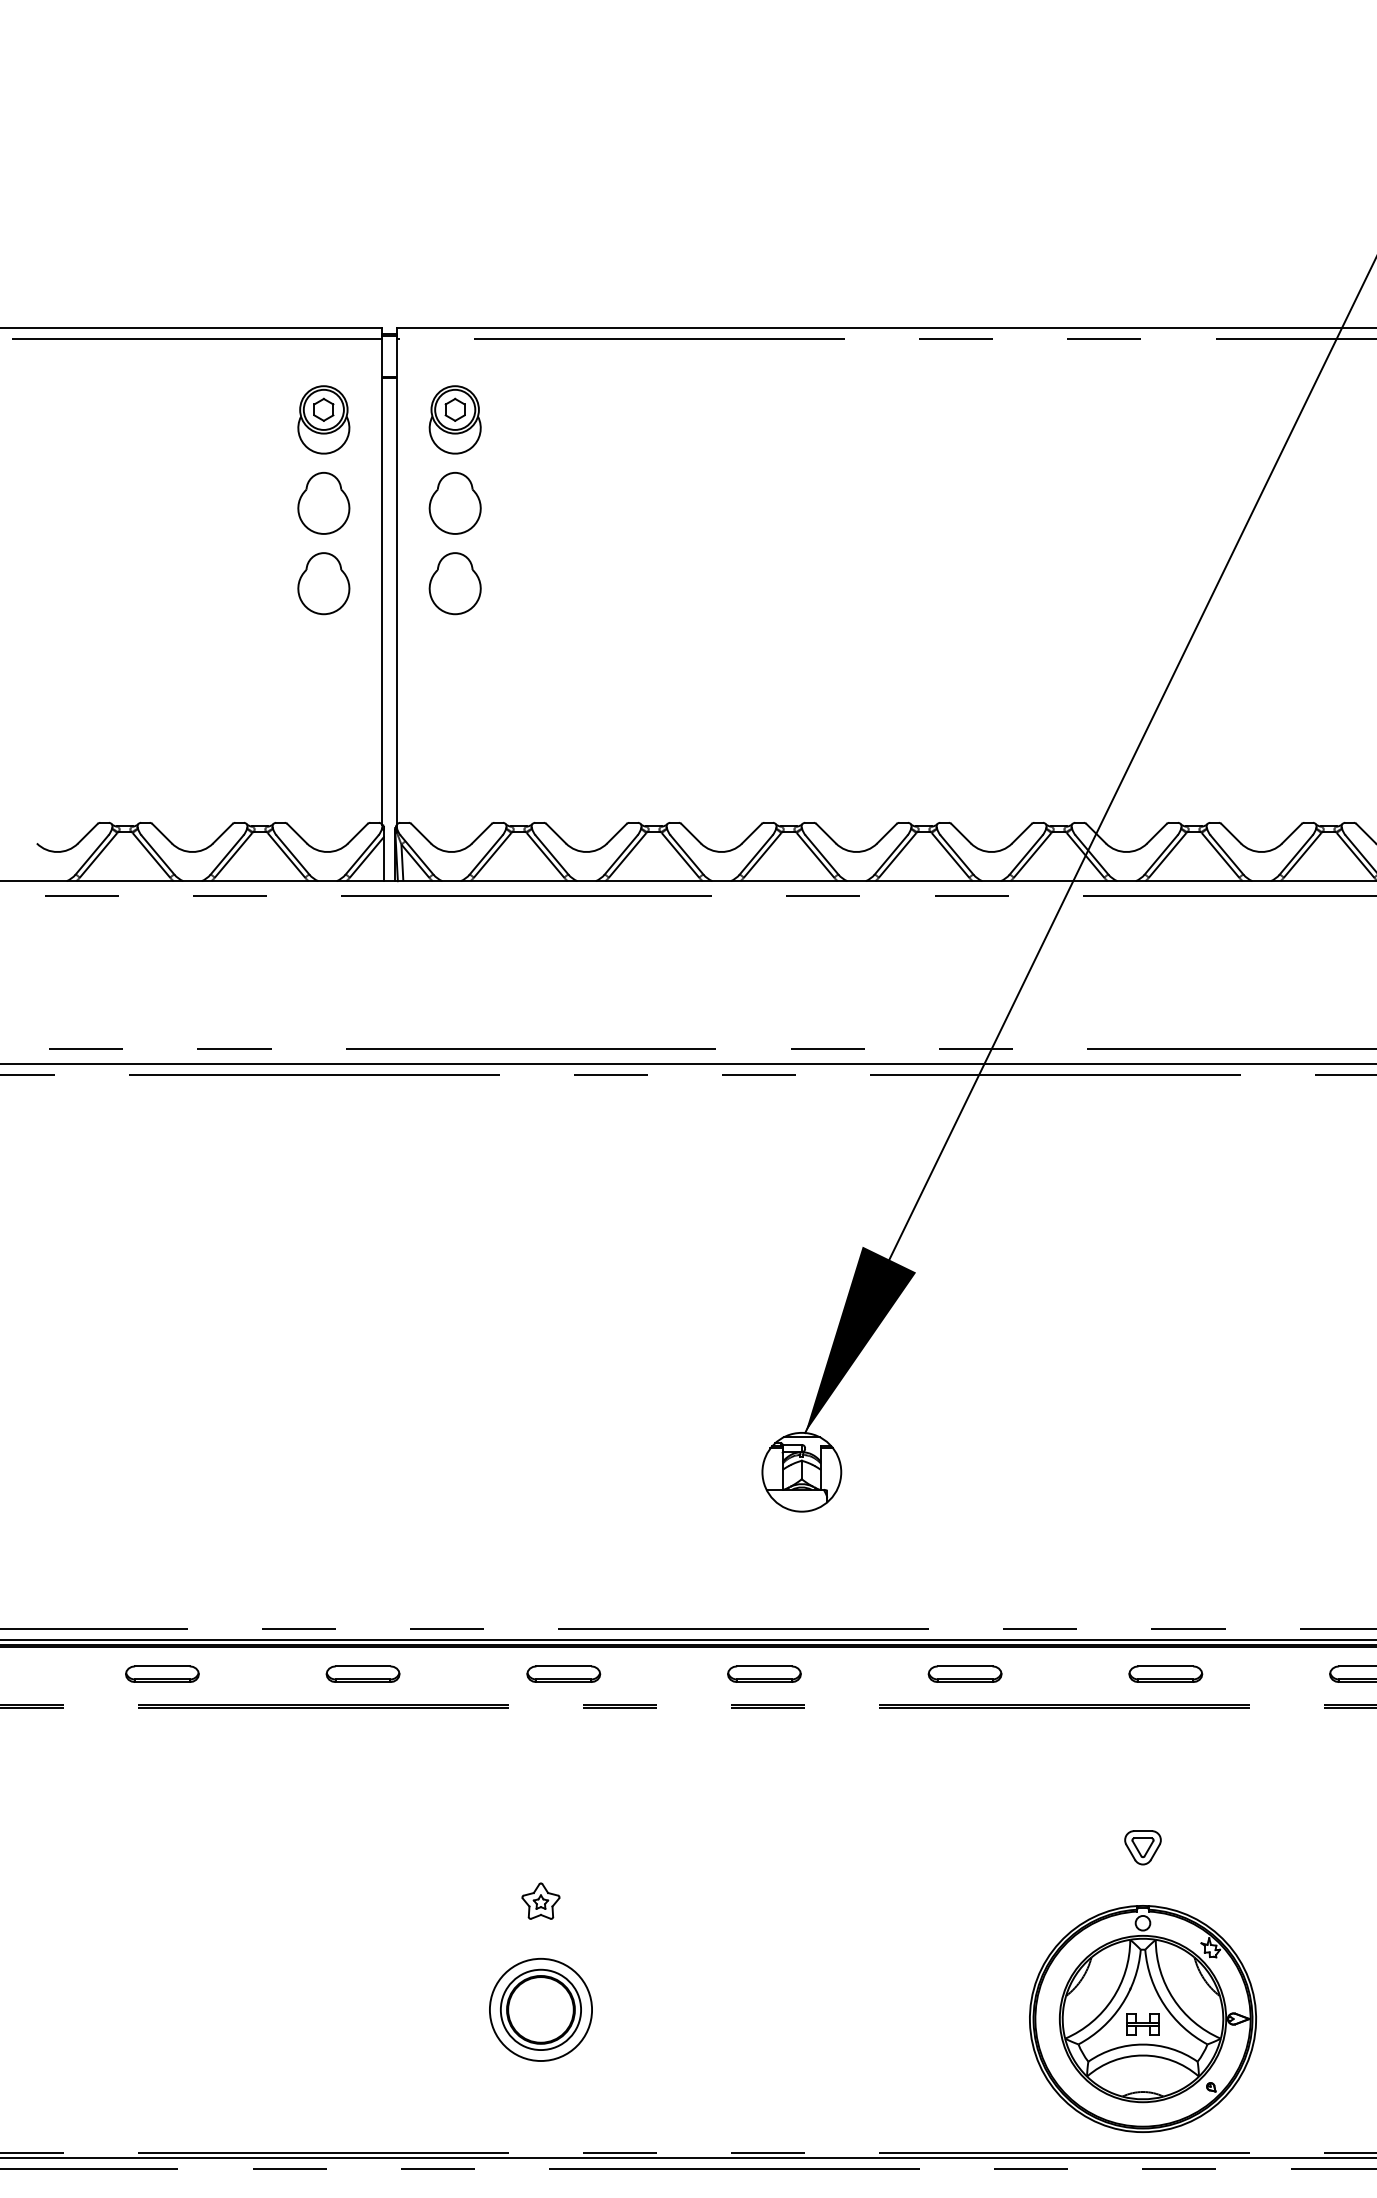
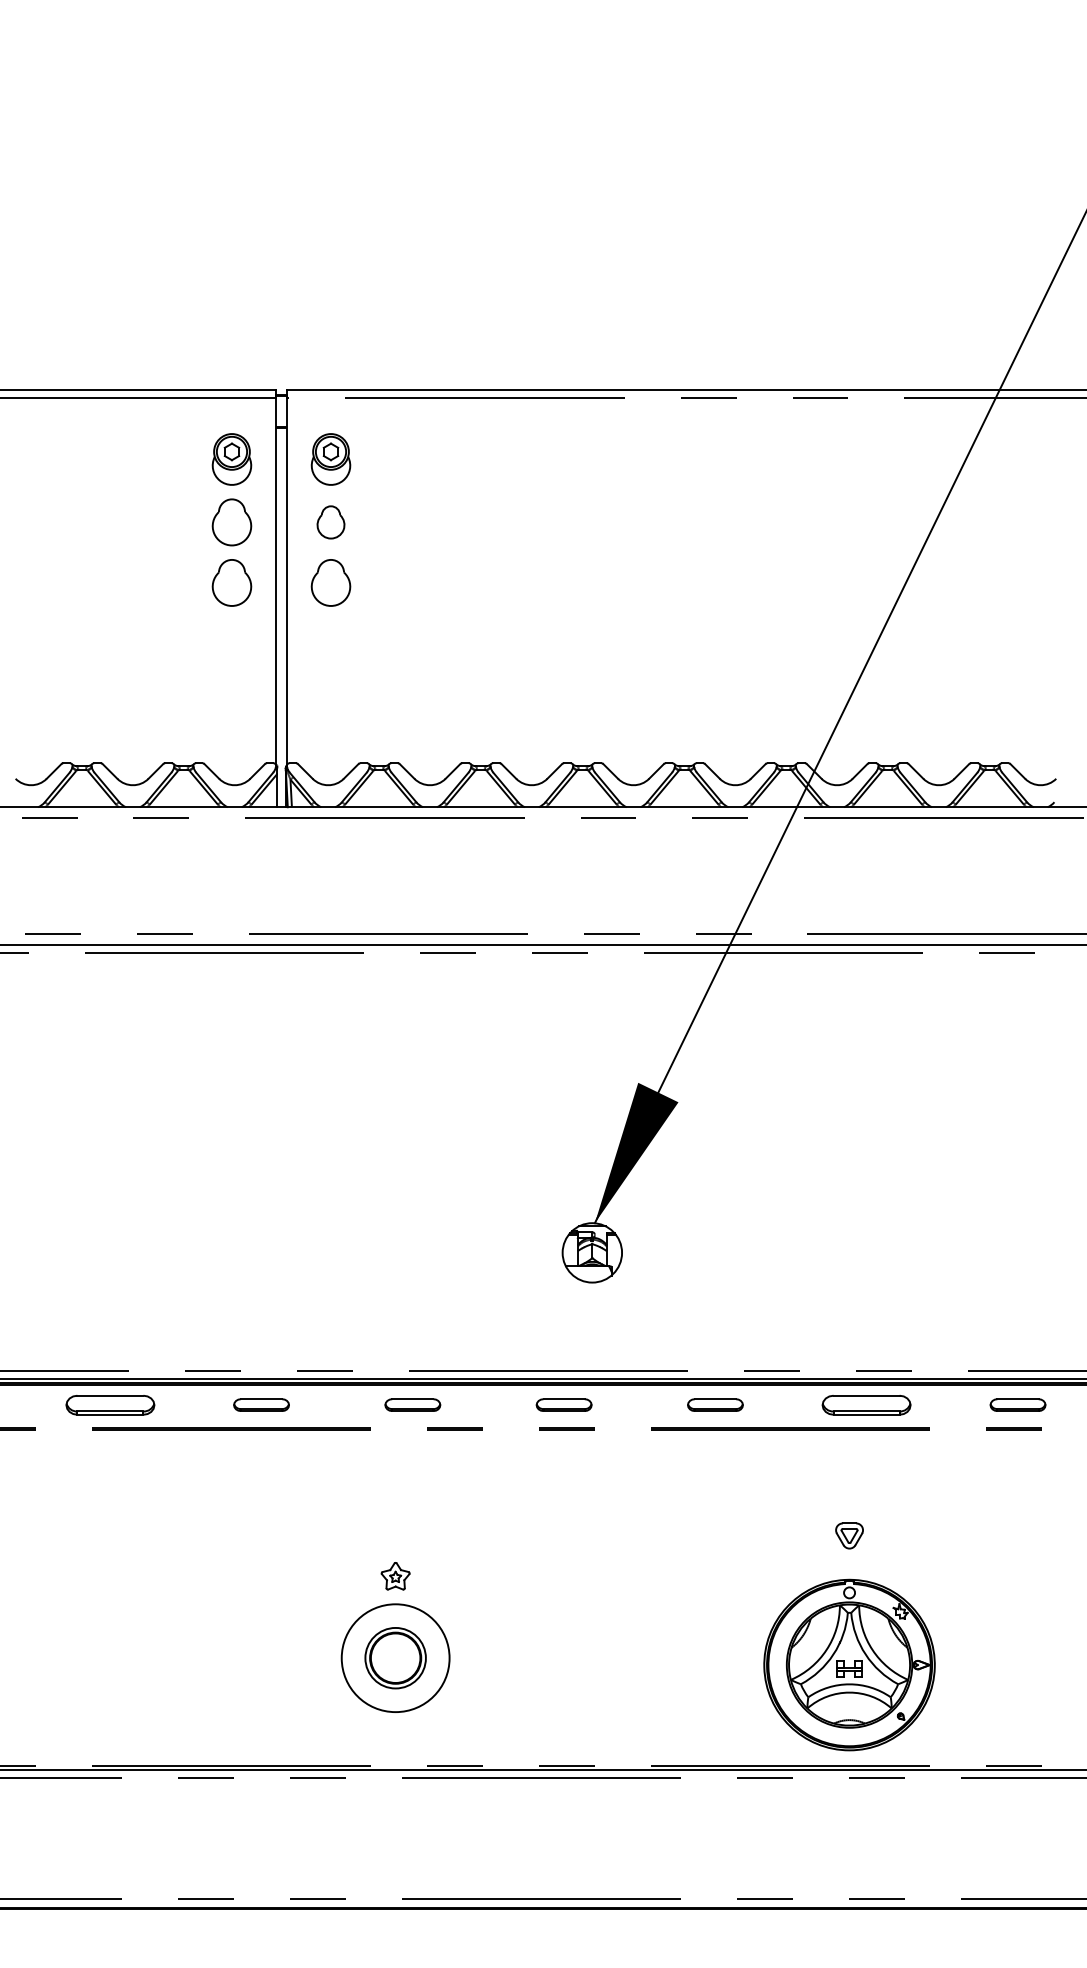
part: (454, 503) -> (330, 522), size x0.7
part: (161, 1673) -> (109, 1404), size x1.6
part: (1165, 1673) -> (866, 1404), size x1.6
circle: (540, 2008) -> (395, 1657), size x1.4

